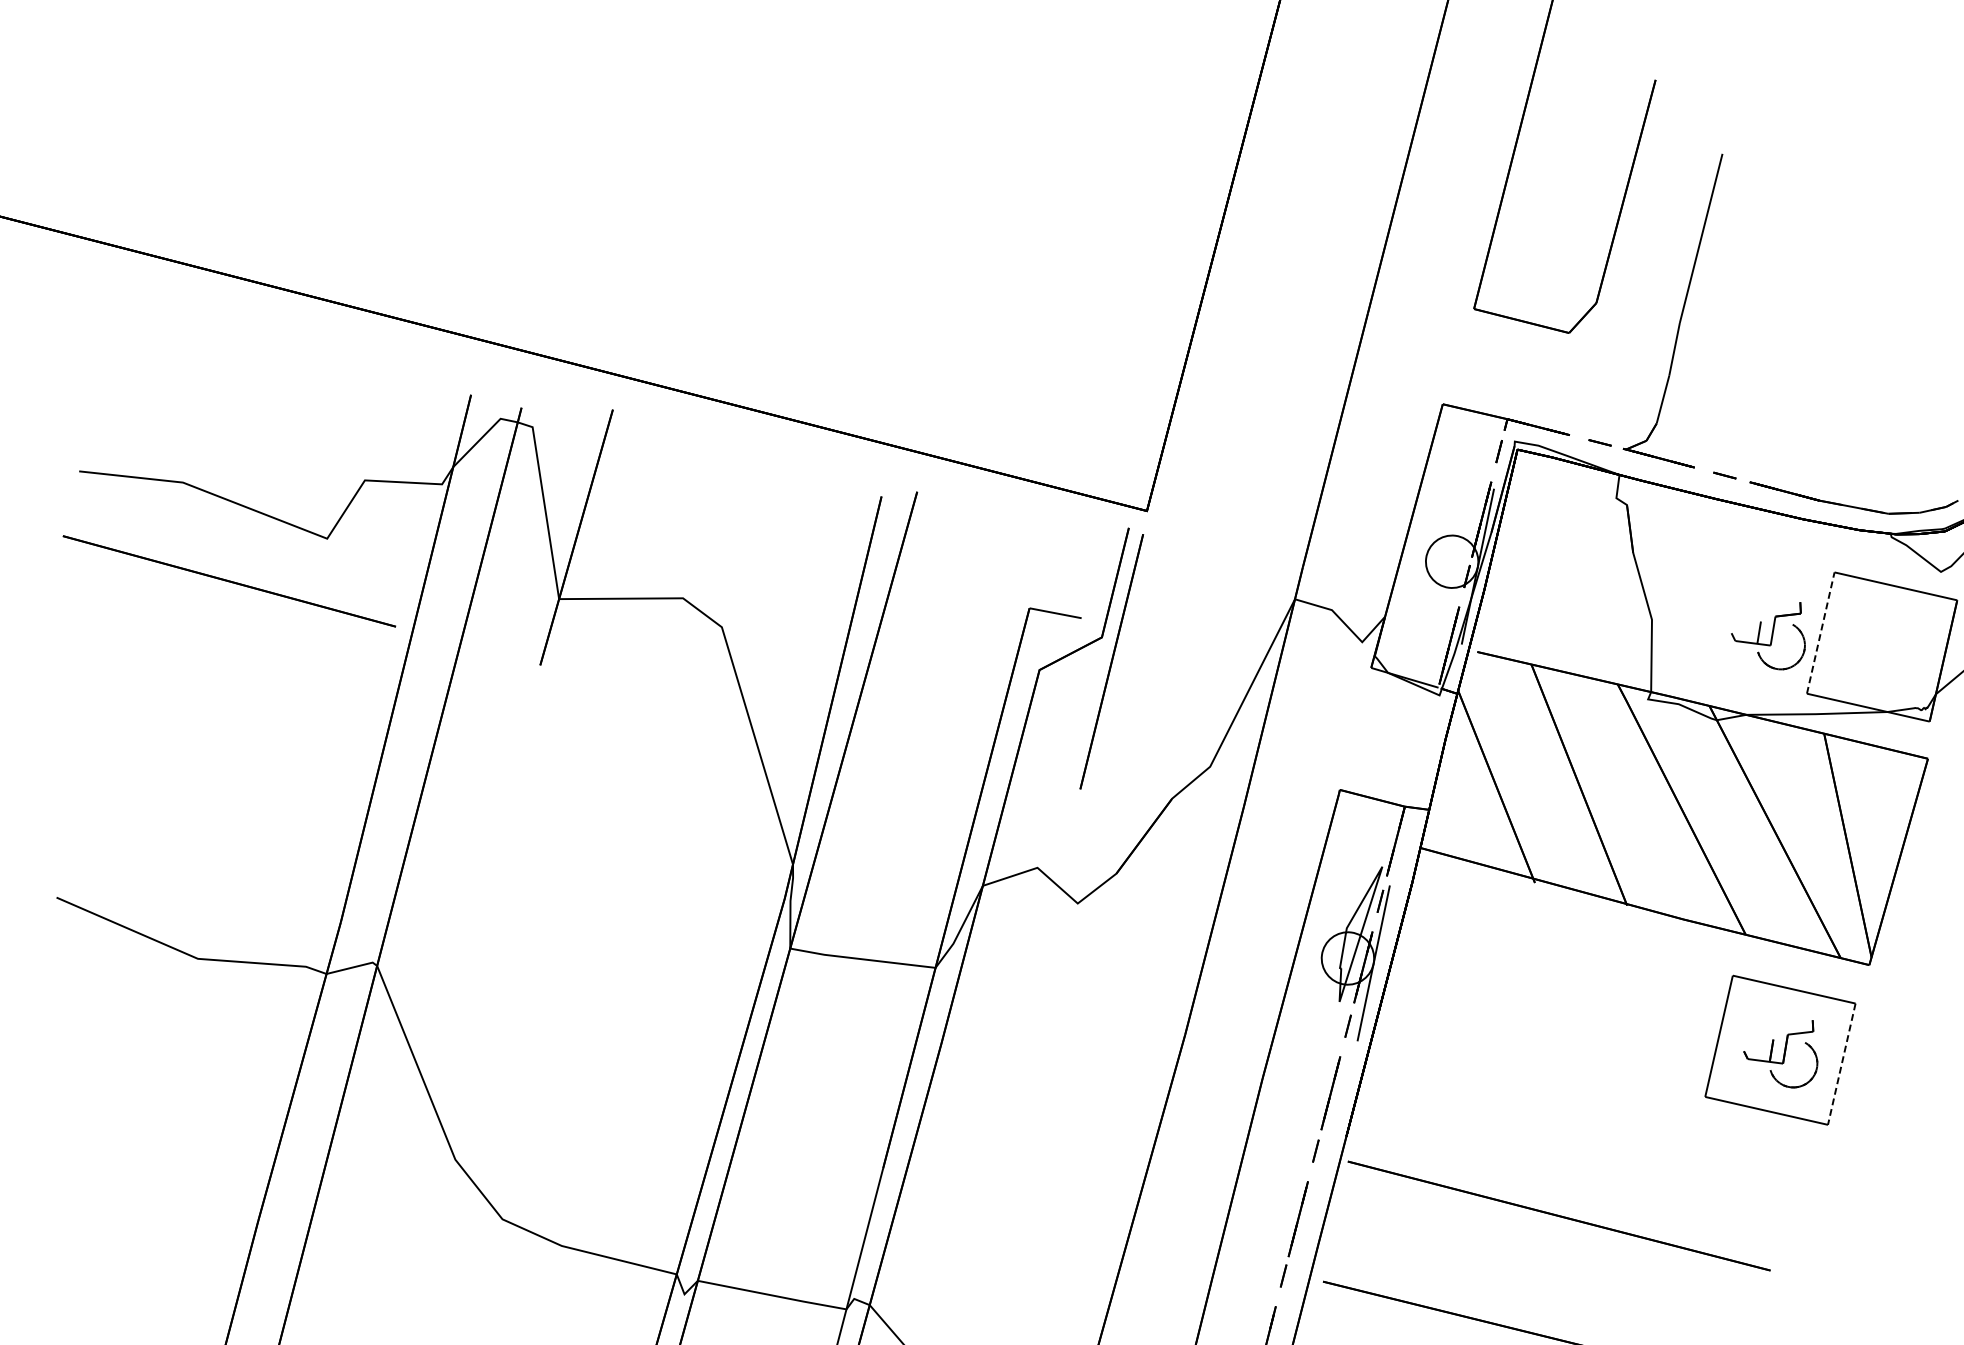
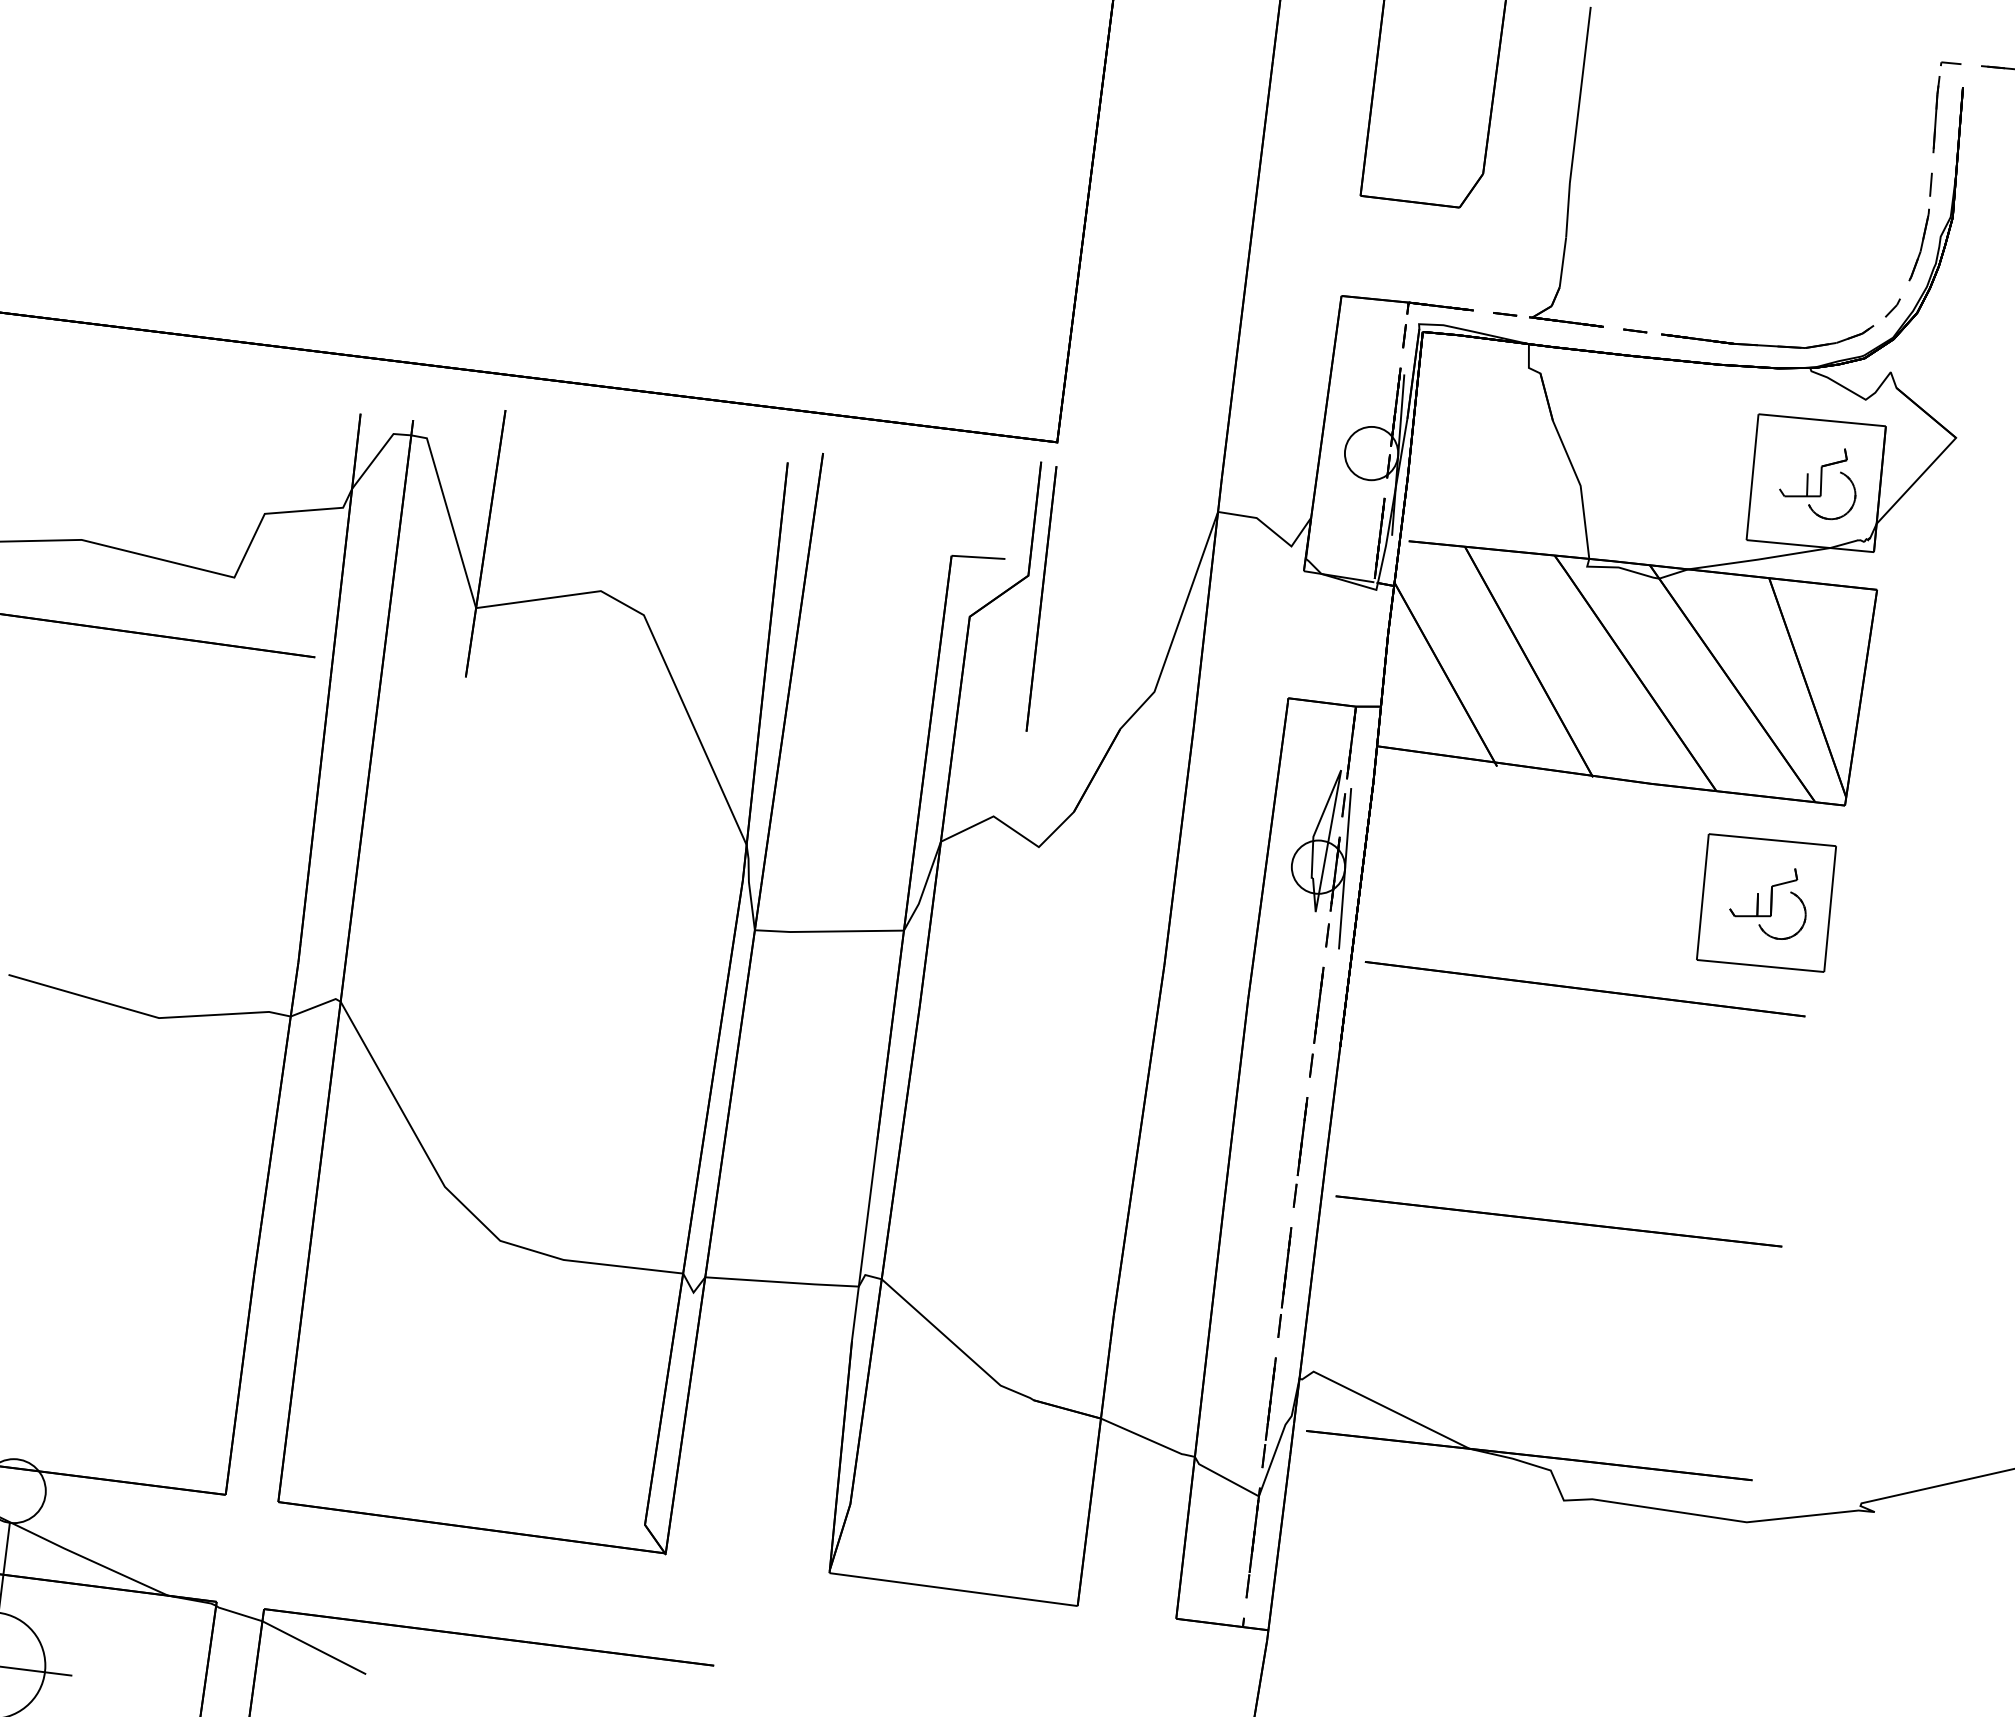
line: (1820, 632) -> (1752, 476), dashed -> solid
part: (1769, 633) -> (1817, 484), moved
line: (1842, 1064) -> (1830, 909), dashed -> solid
line: (1558, 1216) -> (1584, 989), moved

